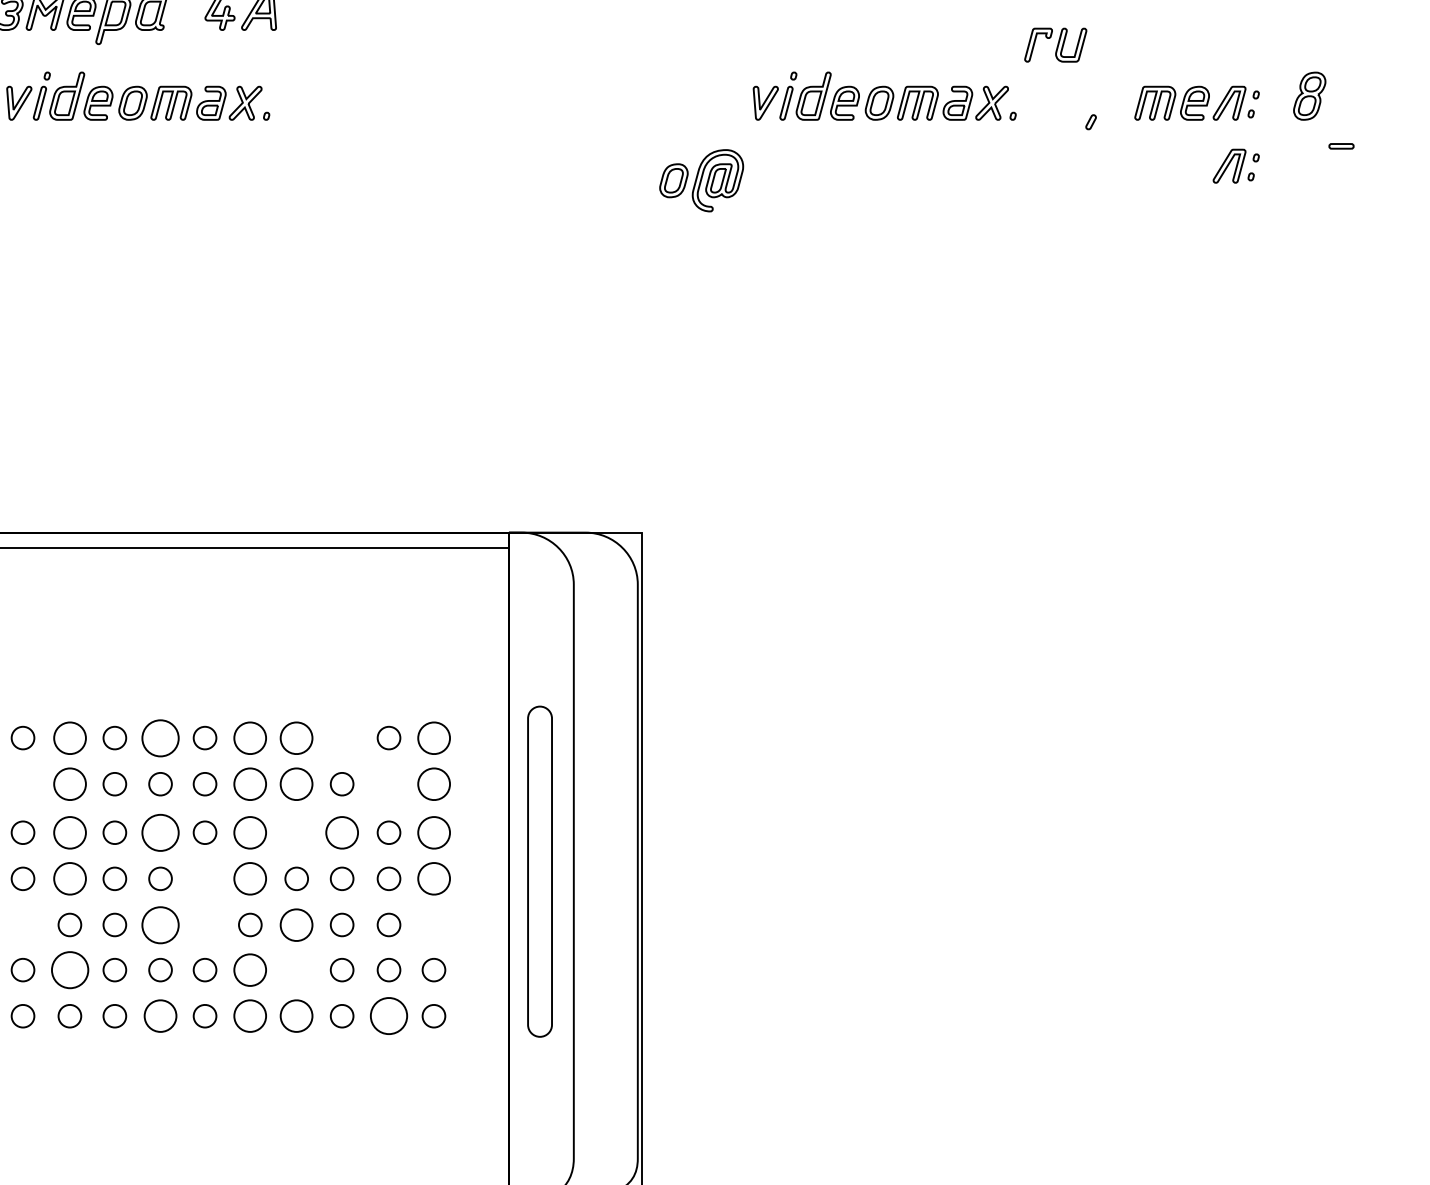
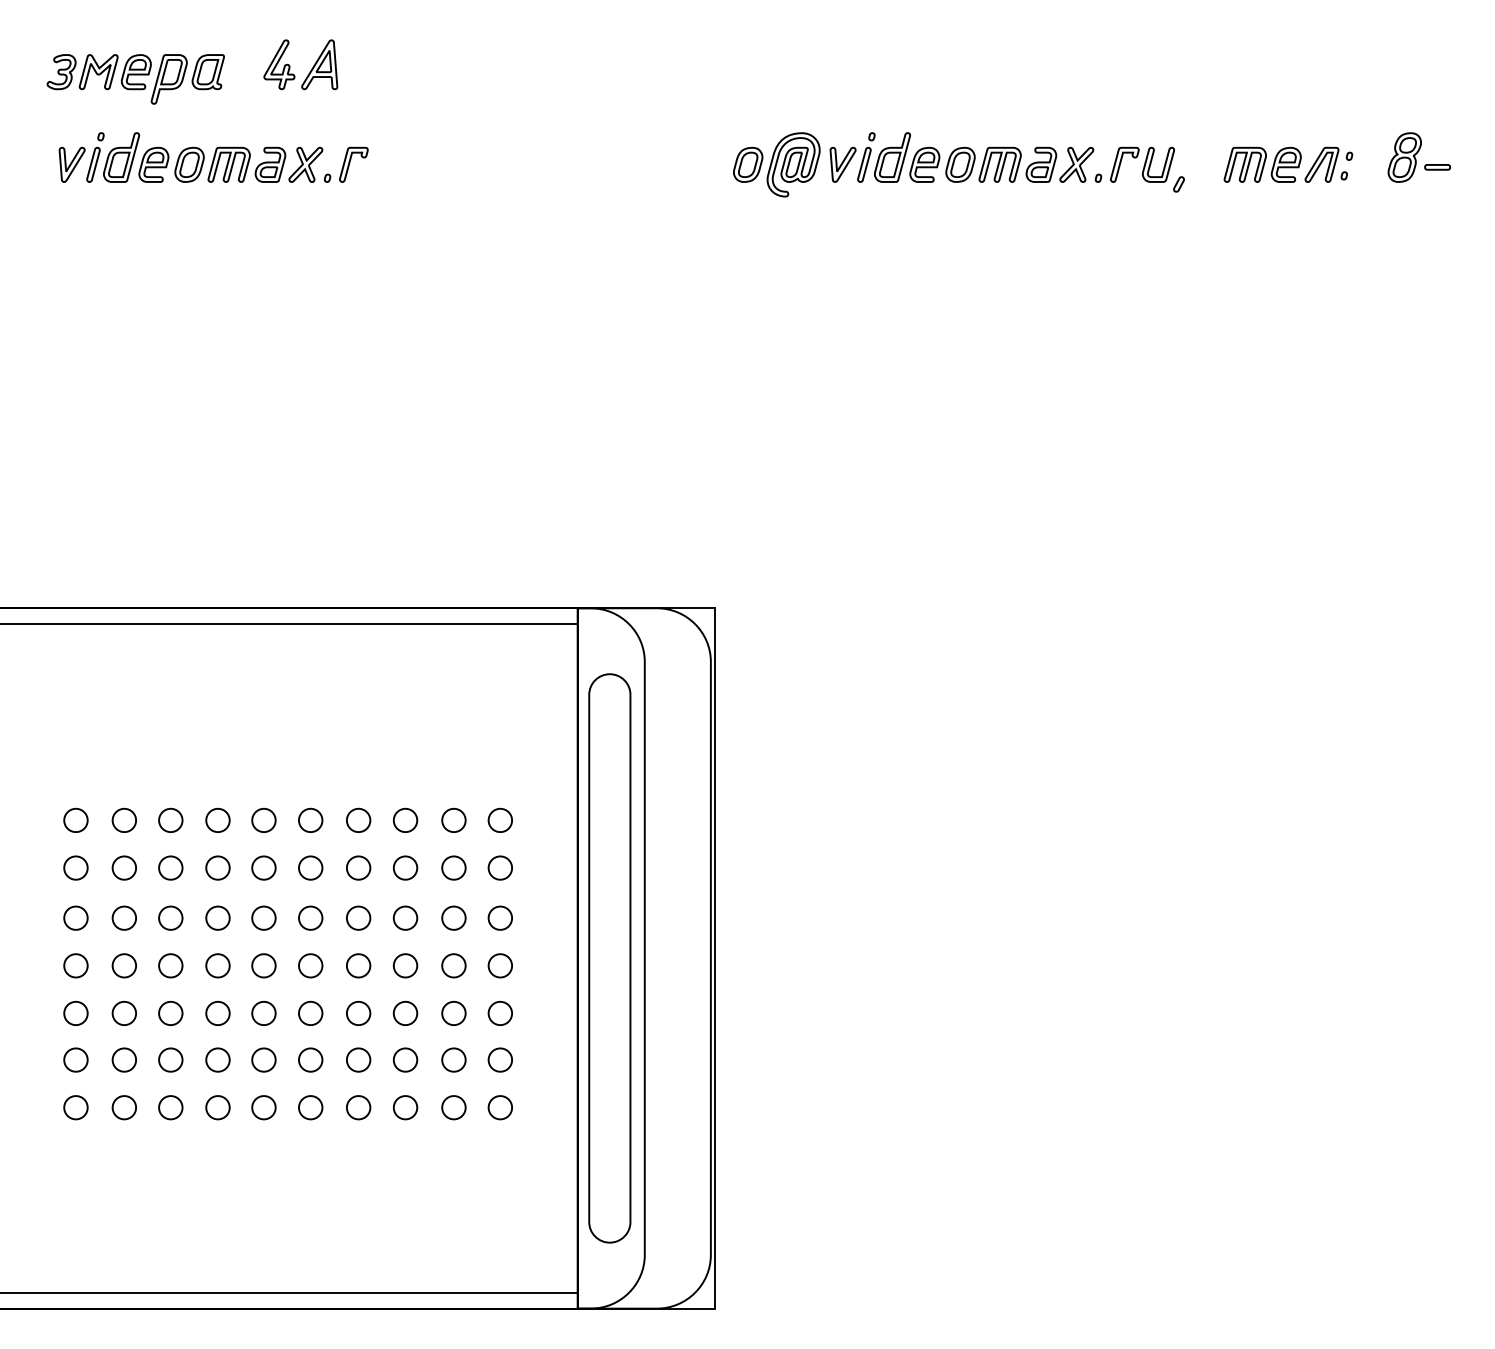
part: (1055, 44) -> (1142, 164), moved
part: (291, 102) -> (353, 164), added
part: (1341, 146) -> (1437, 167), moved
part: (1235, 165) -> (1328, 229), removed
part: (701, 180) -> (776, 164), moved
part: (69, 737) -> (123, 819), size x0.71
part: (160, 737) -> (217, 819), size x0.62
part: (250, 737) -> (310, 819), size x0.71
part: (296, 737) -> (358, 819), size x0.71
part: (342, 737) -> (405, 819), added
part: (433, 737) -> (499, 819), size x0.71
part: (22, 783) -> (75, 867), added
part: (69, 783) -> (123, 867), size x0.71
part: (250, 783) -> (310, 867), size x0.71
part: (296, 783) -> (358, 867), size x0.71
part: (388, 783) -> (453, 867), added
part: (433, 783) -> (499, 867), size x0.71
part: (69, 832) -> (123, 917), size x0.71
part: (160, 832) -> (217, 917), size x0.62
part: (250, 832) -> (310, 917), size x0.71
part: (296, 832) -> (358, 917), added
part: (342, 832) -> (405, 917), size x0.71
part: (433, 832) -> (499, 917), size x0.71
part: (539, 871) -> (609, 958), size x1.67
part: (69, 878) -> (123, 965), size x0.71
part: (204, 878) -> (263, 965), added
part: (250, 878) -> (310, 965), size x0.71
part: (433, 878) -> (499, 965), size x0.71
part: (22, 924) -> (75, 1012), added
part: (160, 924) -> (217, 1012), size x0.62
part: (204, 924) -> (263, 1012), added
part: (296, 924) -> (358, 1012), size x0.71
part: (433, 924) -> (499, 1012), added
part: (69, 969) -> (123, 1059), size x0.62
part: (250, 969) -> (310, 1059), size x0.71
part: (296, 969) -> (358, 1059), added
part: (160, 1016) -> (217, 1107), size x0.71
part: (250, 1016) -> (310, 1107), size x0.71
part: (296, 1016) -> (358, 1107), size x0.71
part: (388, 1016) -> (453, 1107), size x0.62

